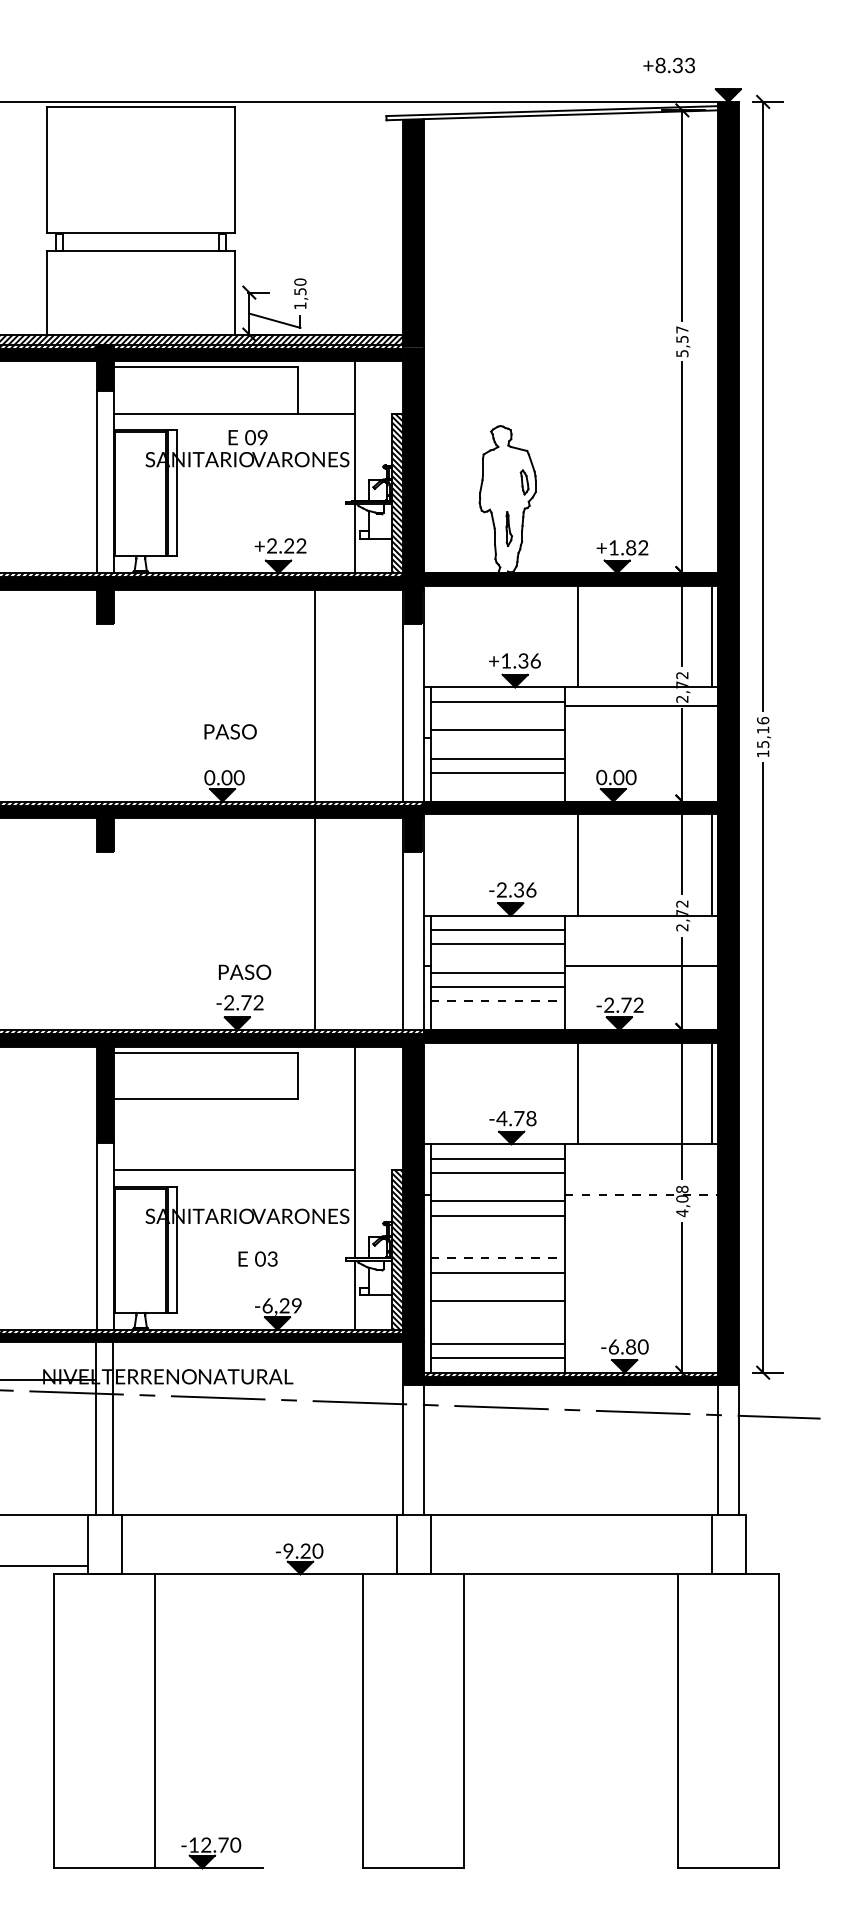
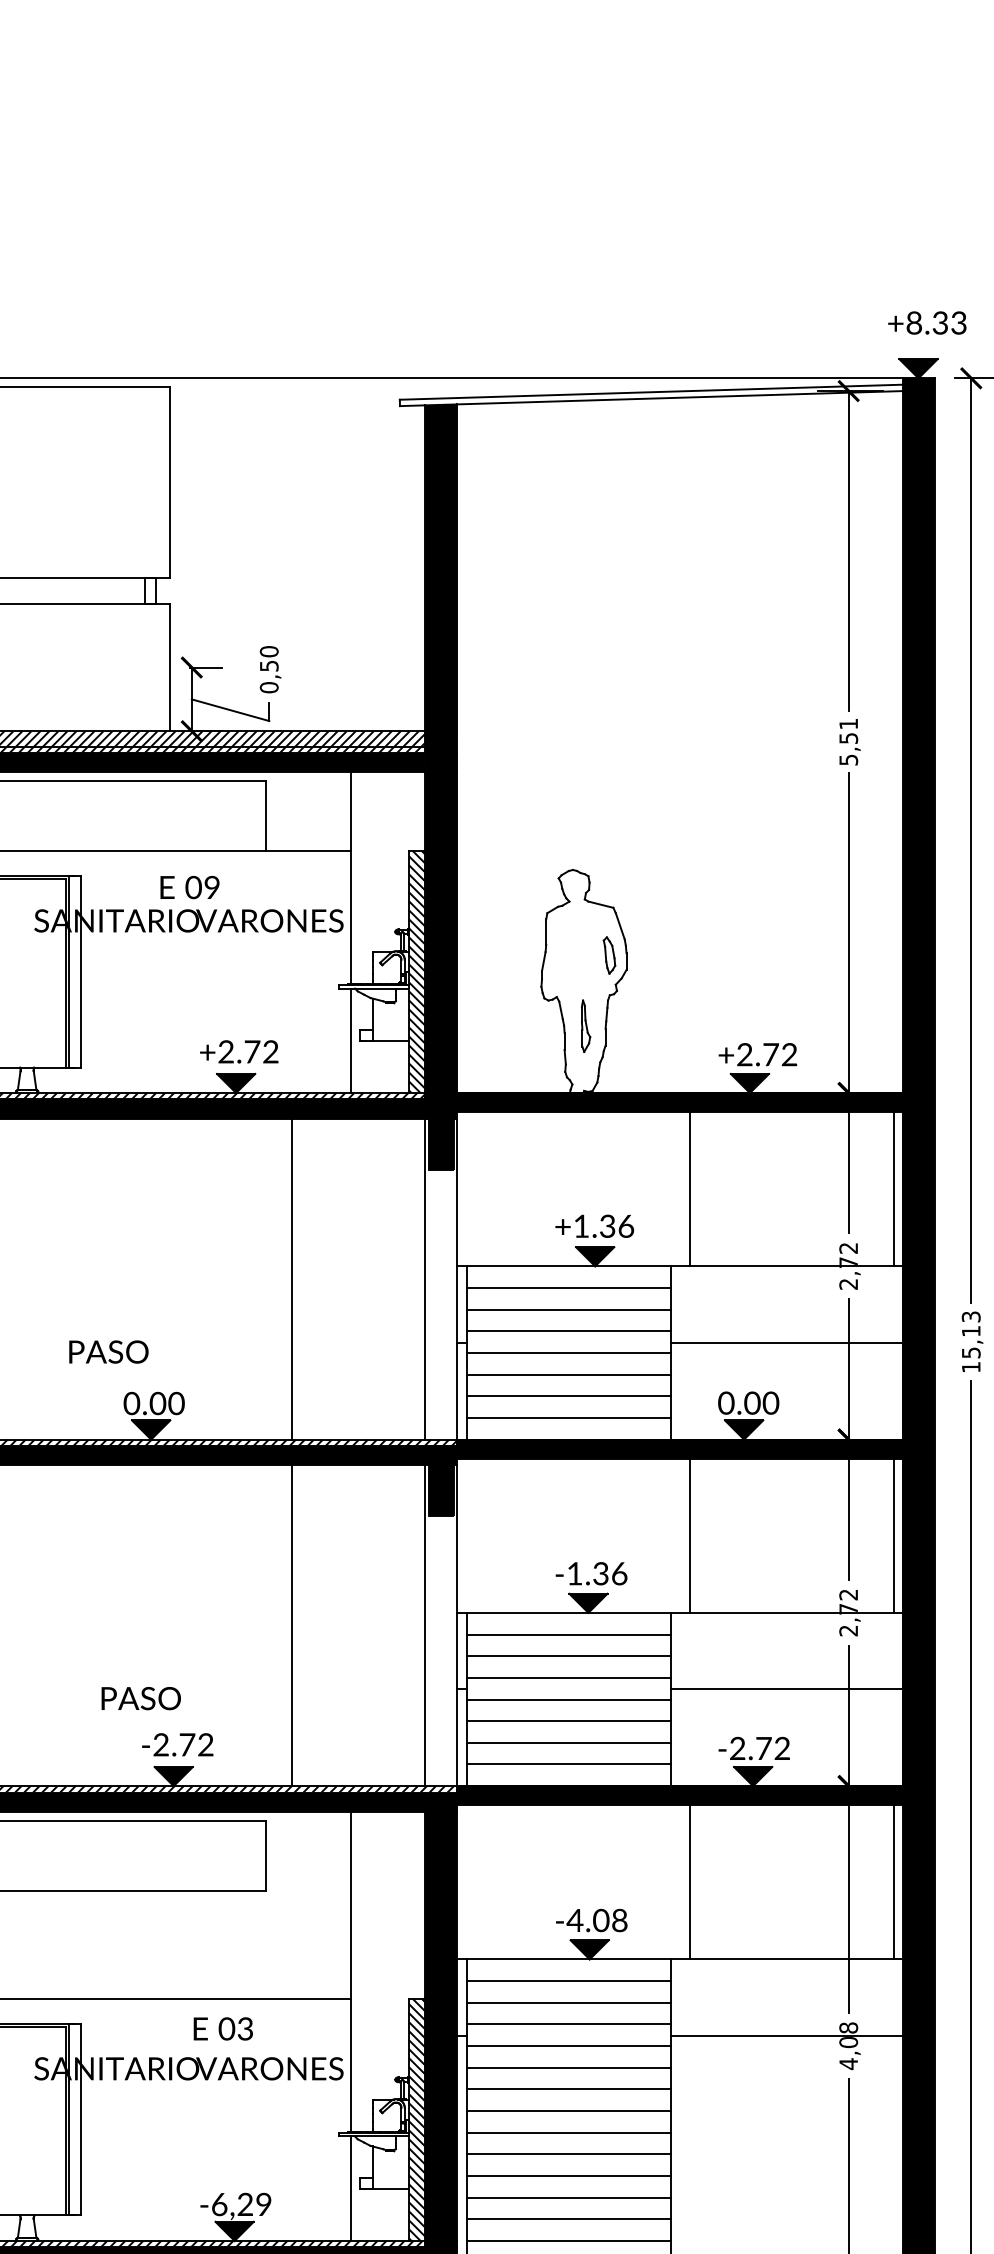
text: (668, 65) -> (926, 323), moved
text: (300, 305) -> (269, 687), 1,50 -> 0,50
text: (682, 329) -> (848, 723), 5,57 -> 5,51
text: (289, 545) -> (252, 1051), +2.22 -> +2.72
text: (622, 547) -> (757, 1054), +1.82 -> +2.72
line: (641, 705) -> (786, 1342), moved
line: (497, 715) -> (568, 1309), added
text: (763, 720) -> (971, 1316), 15,16 -> 15,13
text: (230, 731) -> (108, 1351), moved
line: (497, 744) -> (568, 1353), added
line: (497, 787) -> (568, 1418), added
text: (501, 889) -> (574, 1572), -2.36 -> -1.36
line: (497, 958) -> (568, 1677), added
text: (244, 971) -> (140, 1697), moved
line: (498, 1001) -> (569, 1742), dashed -> solid
line: (497, 1015) -> (568, 1764), added
text: (518, 1118) -> (600, 1920), -4.78 -> -4.08
line: (497, 1187) -> (568, 2025), added
line: (641, 1194) -> (786, 2035), dashed -> solid
line: (497, 1229) -> (568, 2088), added
line: (497, 1244) -> (568, 2111), added
text: (257, 1258) -> (222, 2028), moved
line: (498, 1258) -> (569, 2132), dashed -> solid
line: (497, 1287) -> (568, 2176), added
line: (497, 1315) -> (568, 2219), added
line: (497, 1329) -> (568, 2240), added

